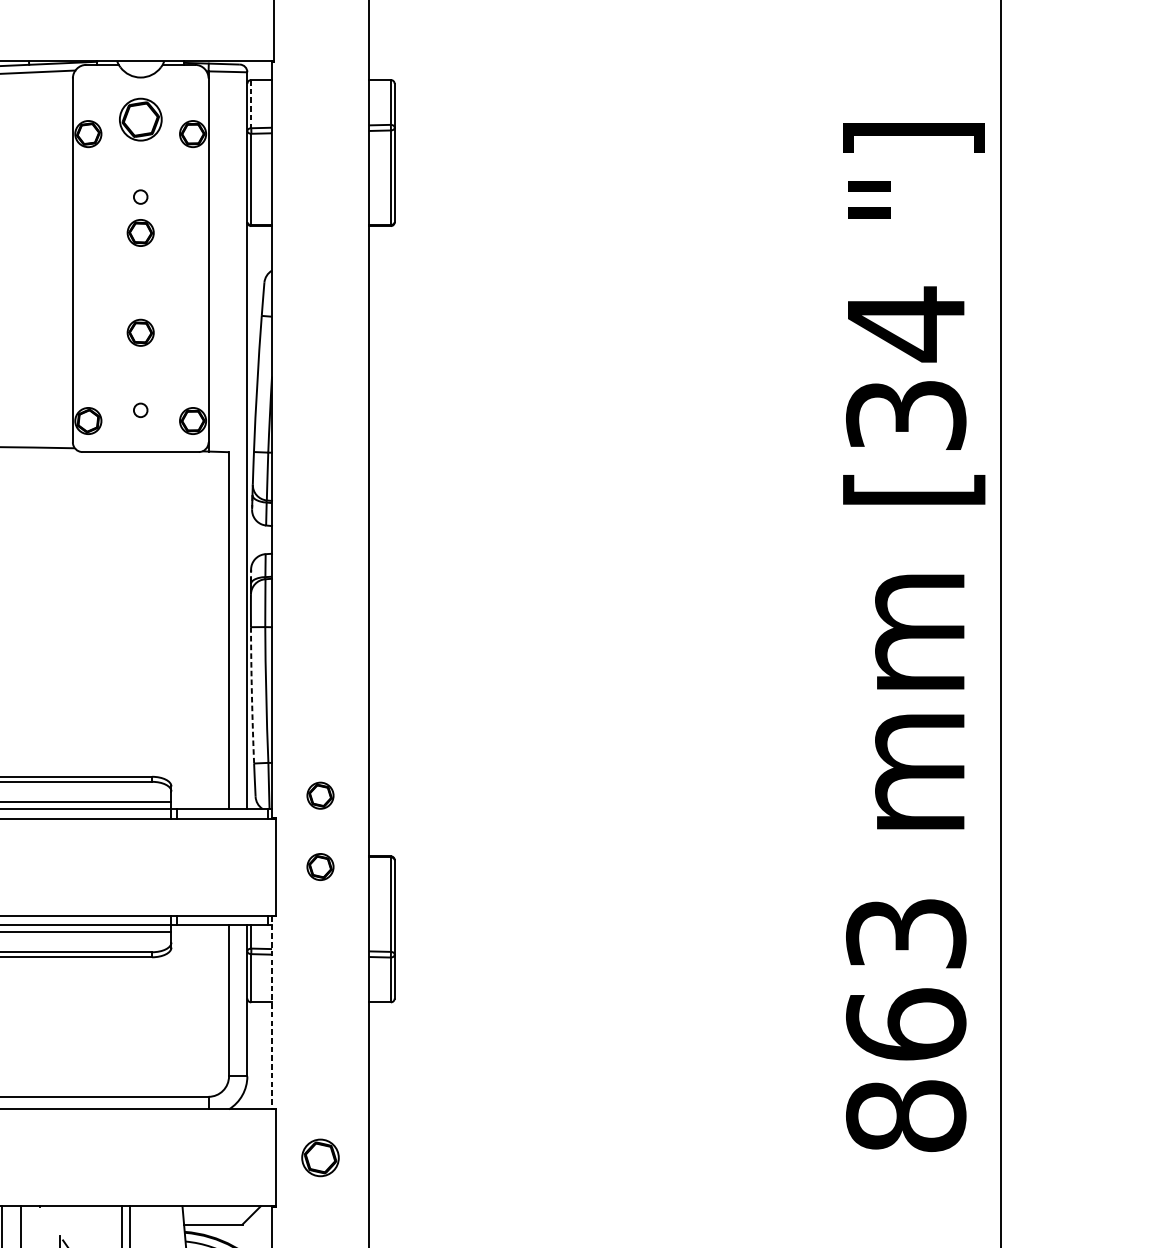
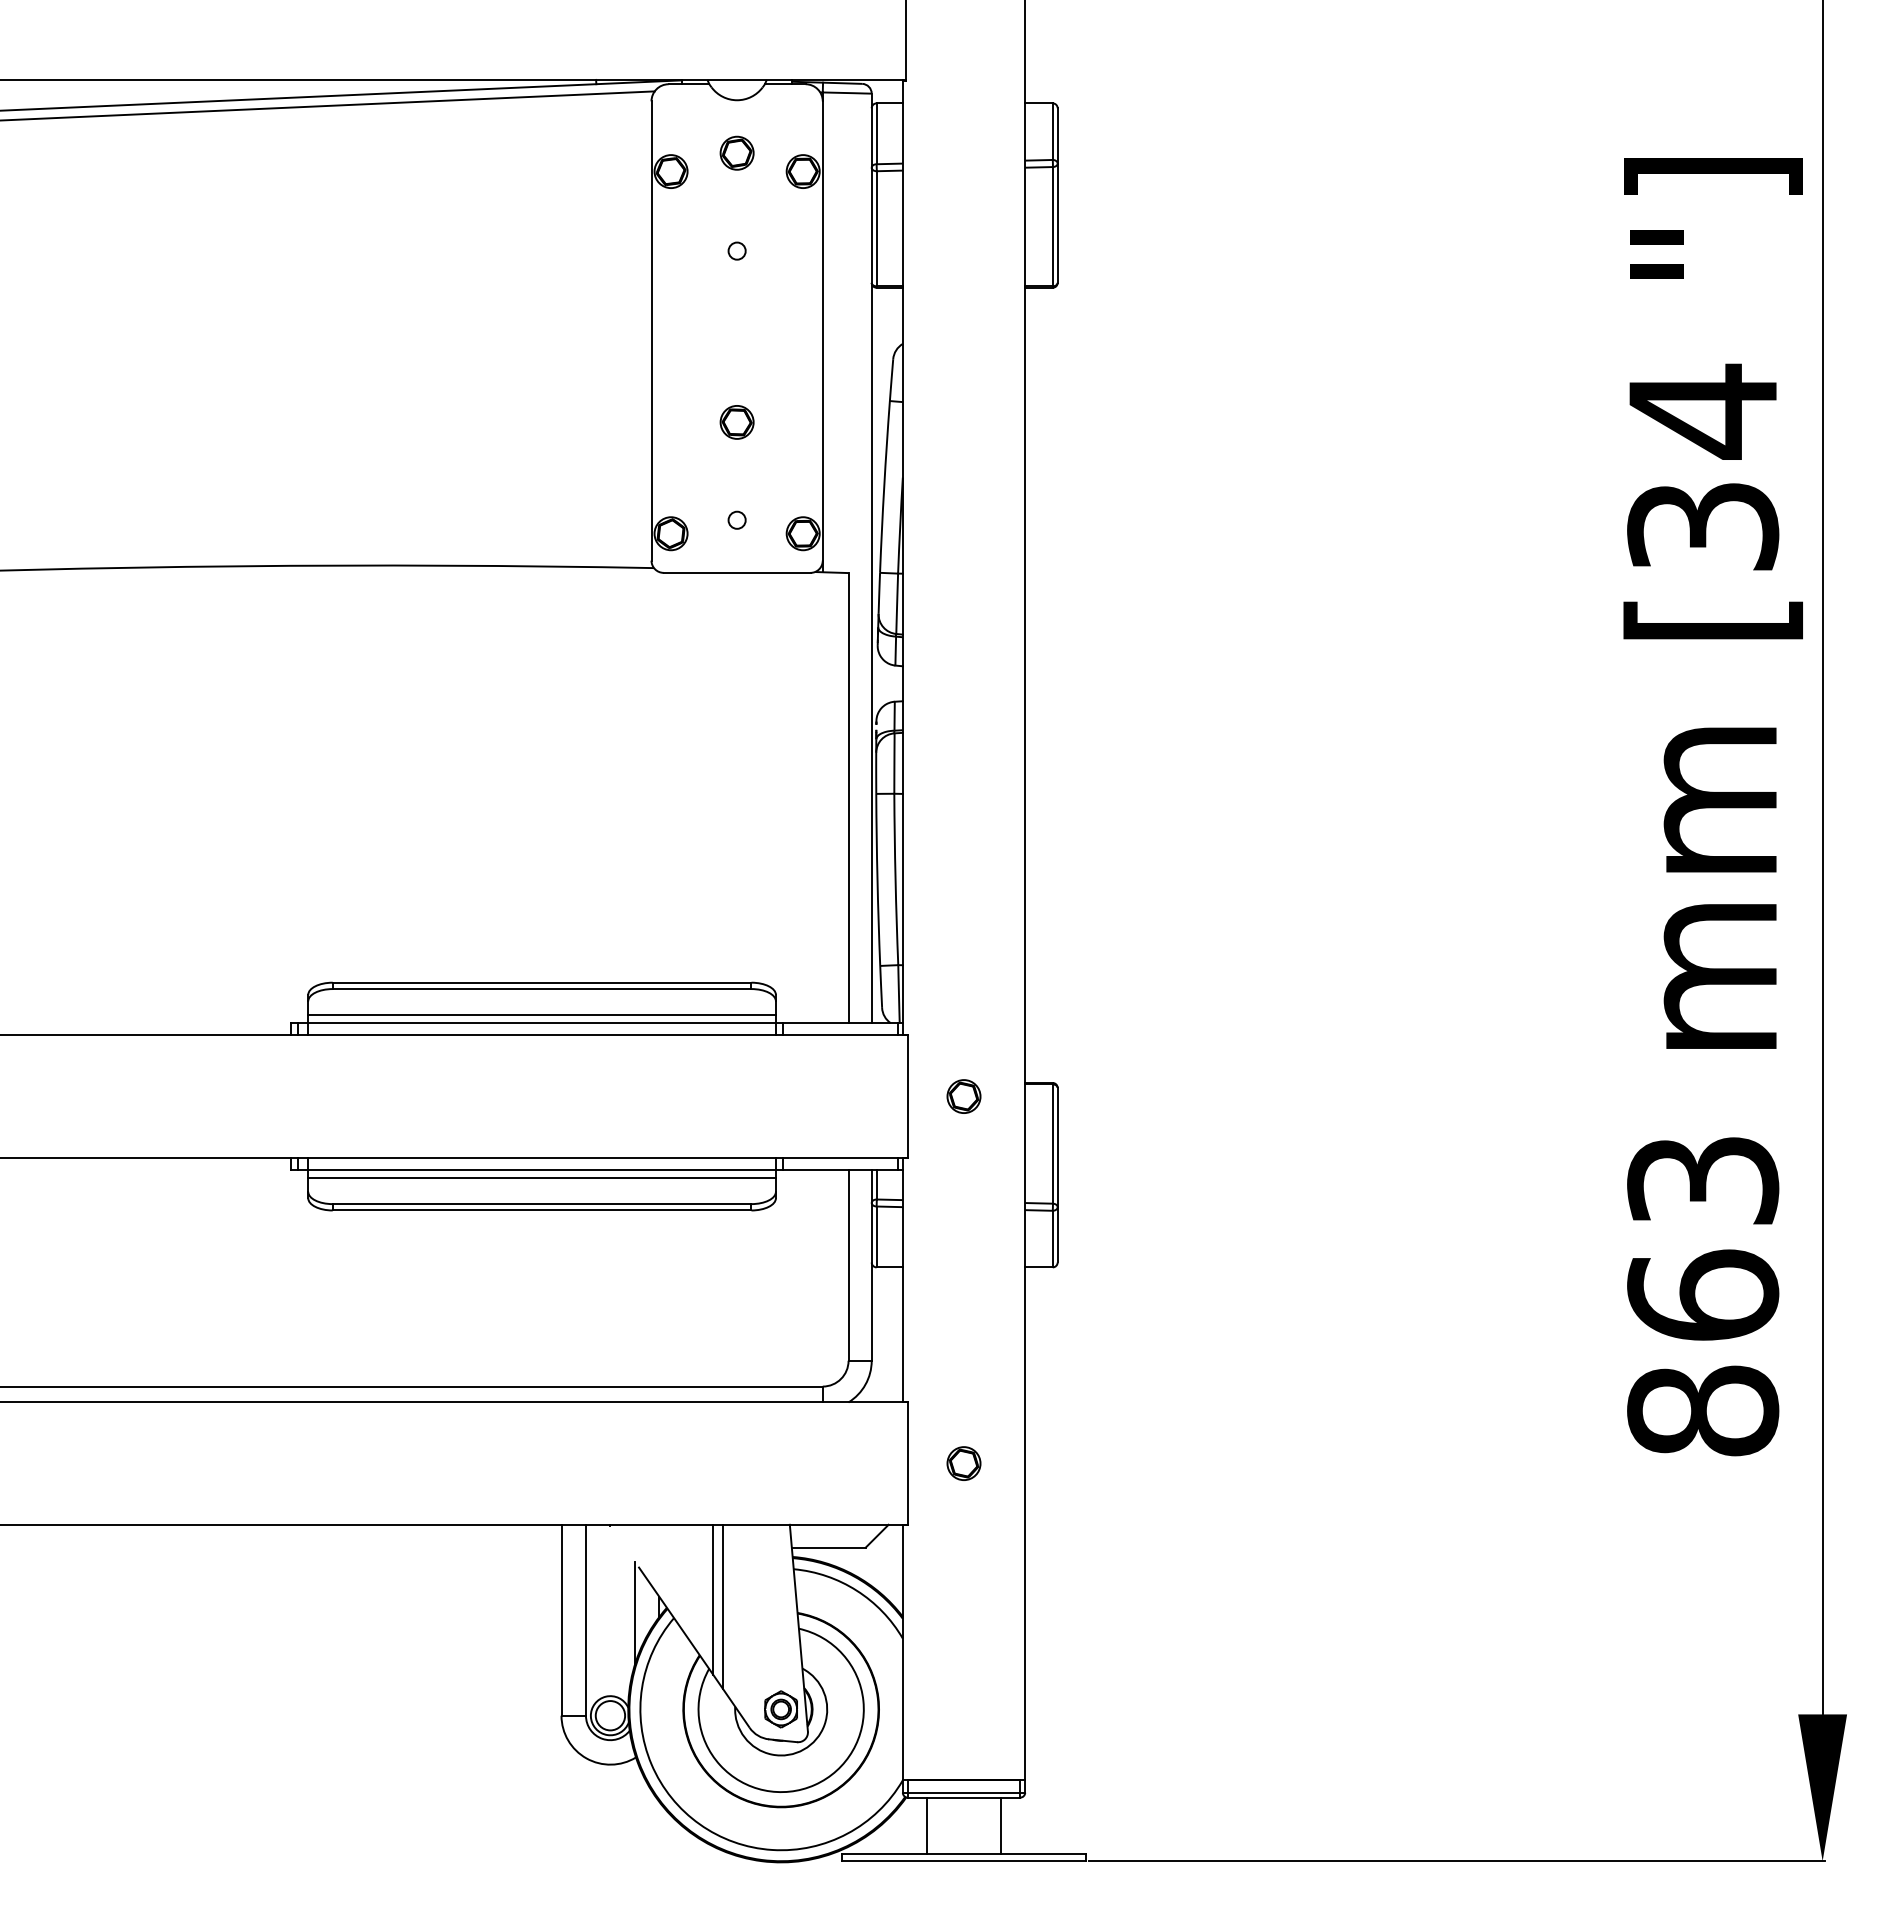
line: (251, 104) -> (876, 134), dashed -> solid
part: (140, 118) -> (736, 152), size x0.62
part: (140, 233) -> (736, 296), removed
arc: (251, 695) -> (877, 879), dashed -> solid
part: (320, 795) -> (963, 1006), removed
line: (271, 1012) -> (902, 1280), dashed -> solid
part: (320, 1157) -> (963, 1463), size x0.71

